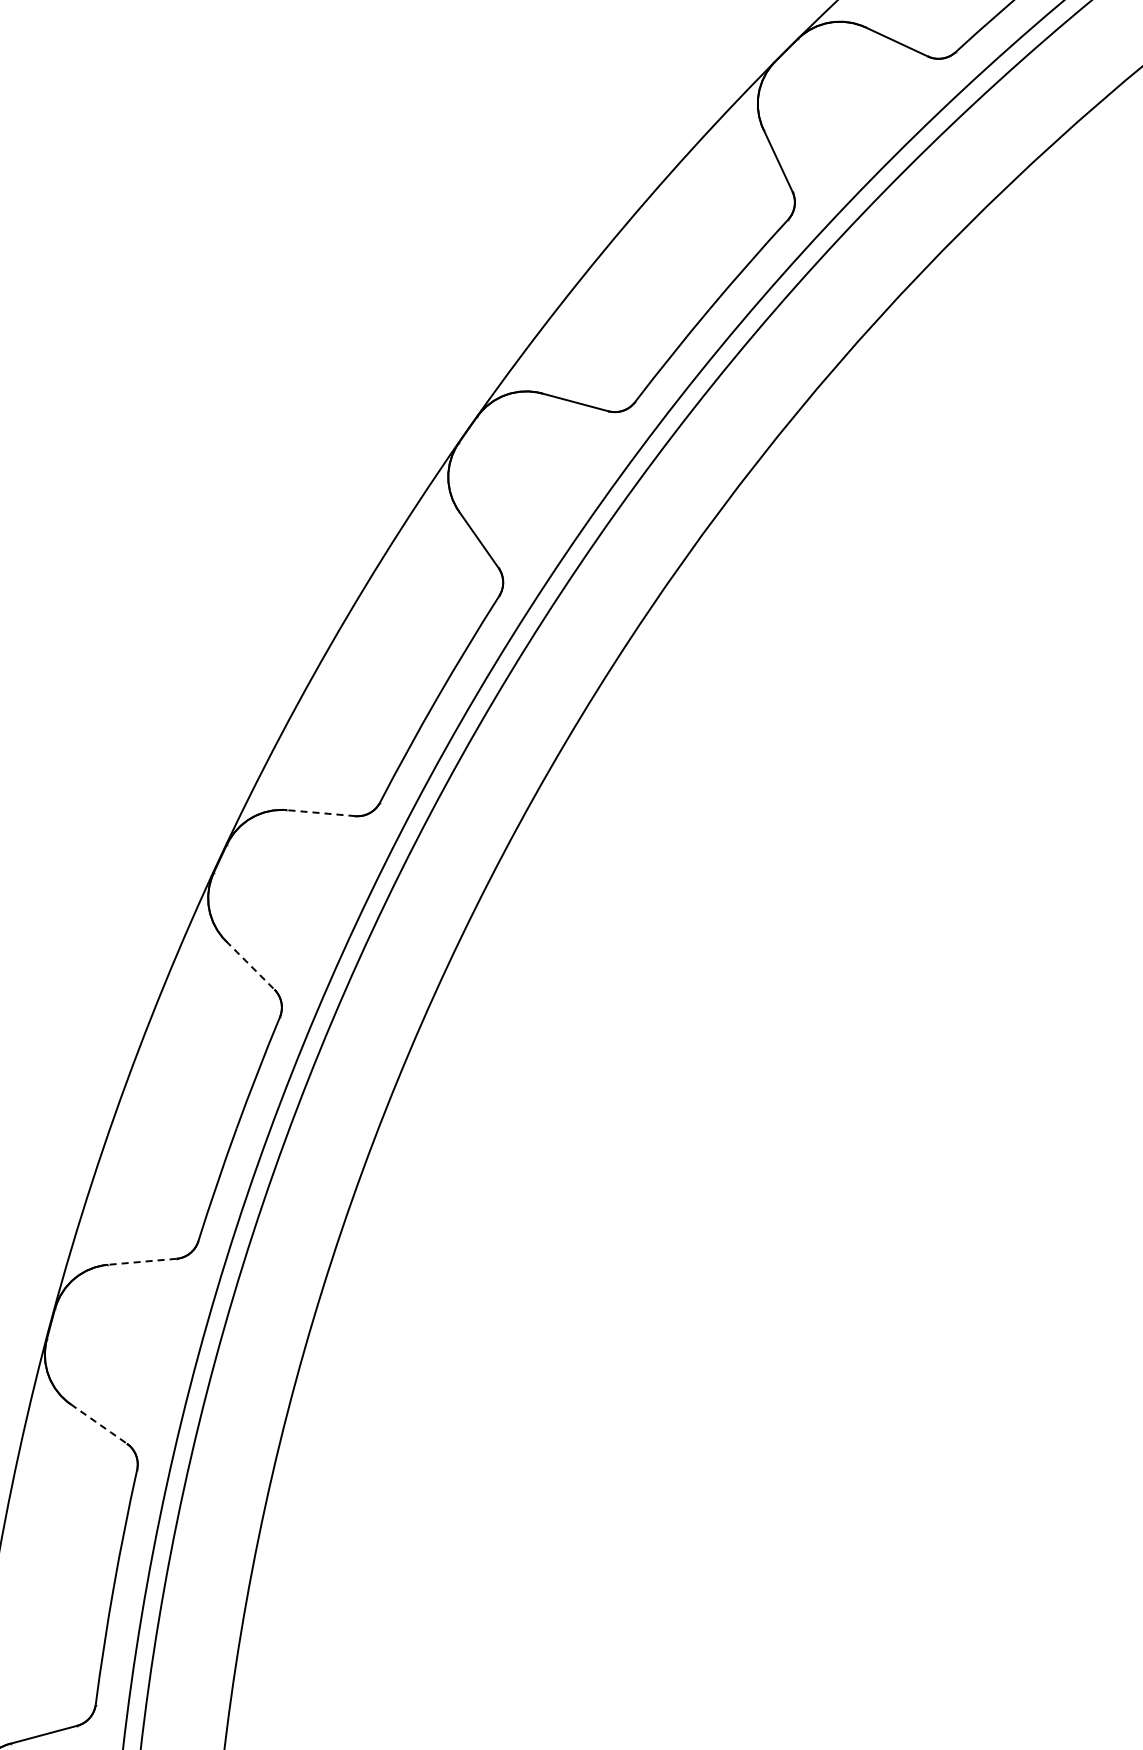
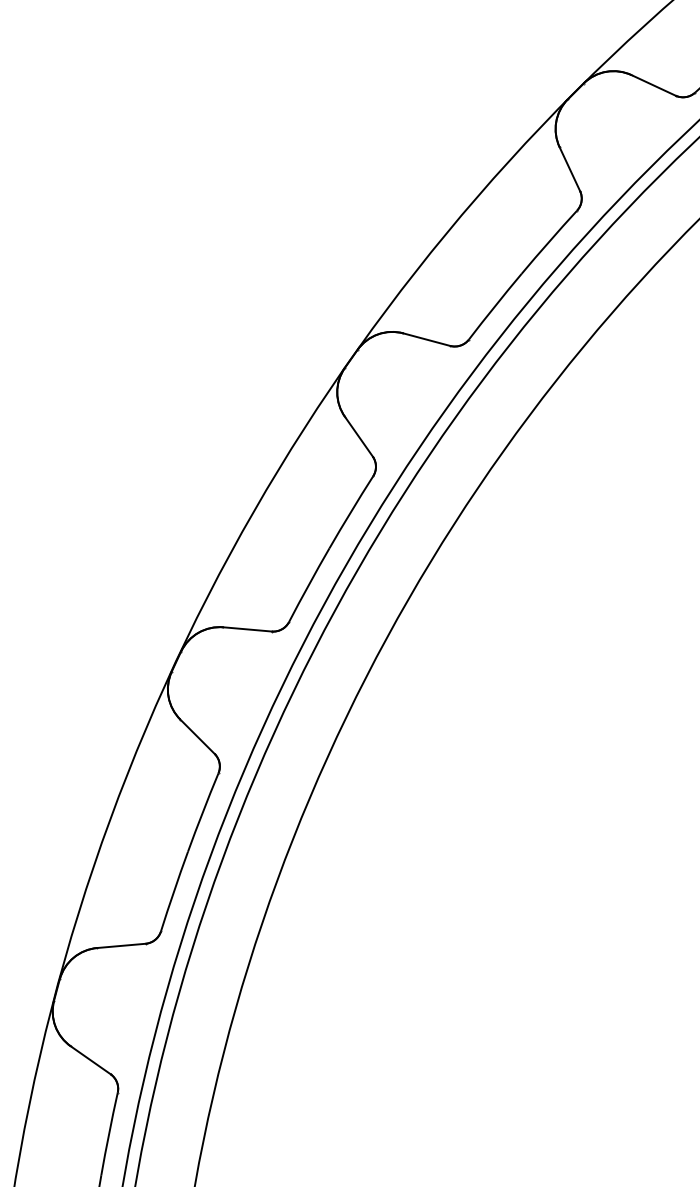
line: (320, 813) -> (247, 629), dashed -> solid
line: (250, 965) -> (197, 736), dashed -> solid
line: (141, 1261) -> (120, 945), dashed -> solid
line: (99, 1424) -> (91, 1060), dashed -> solid

